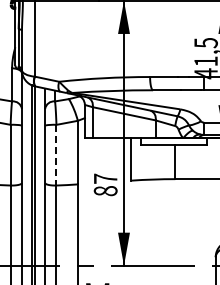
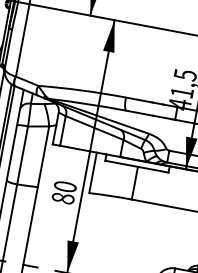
line: (56, 155) -> (22, 155), dashed -> solid
text: (105, 178) -> (65, 186), 87 -> 80

